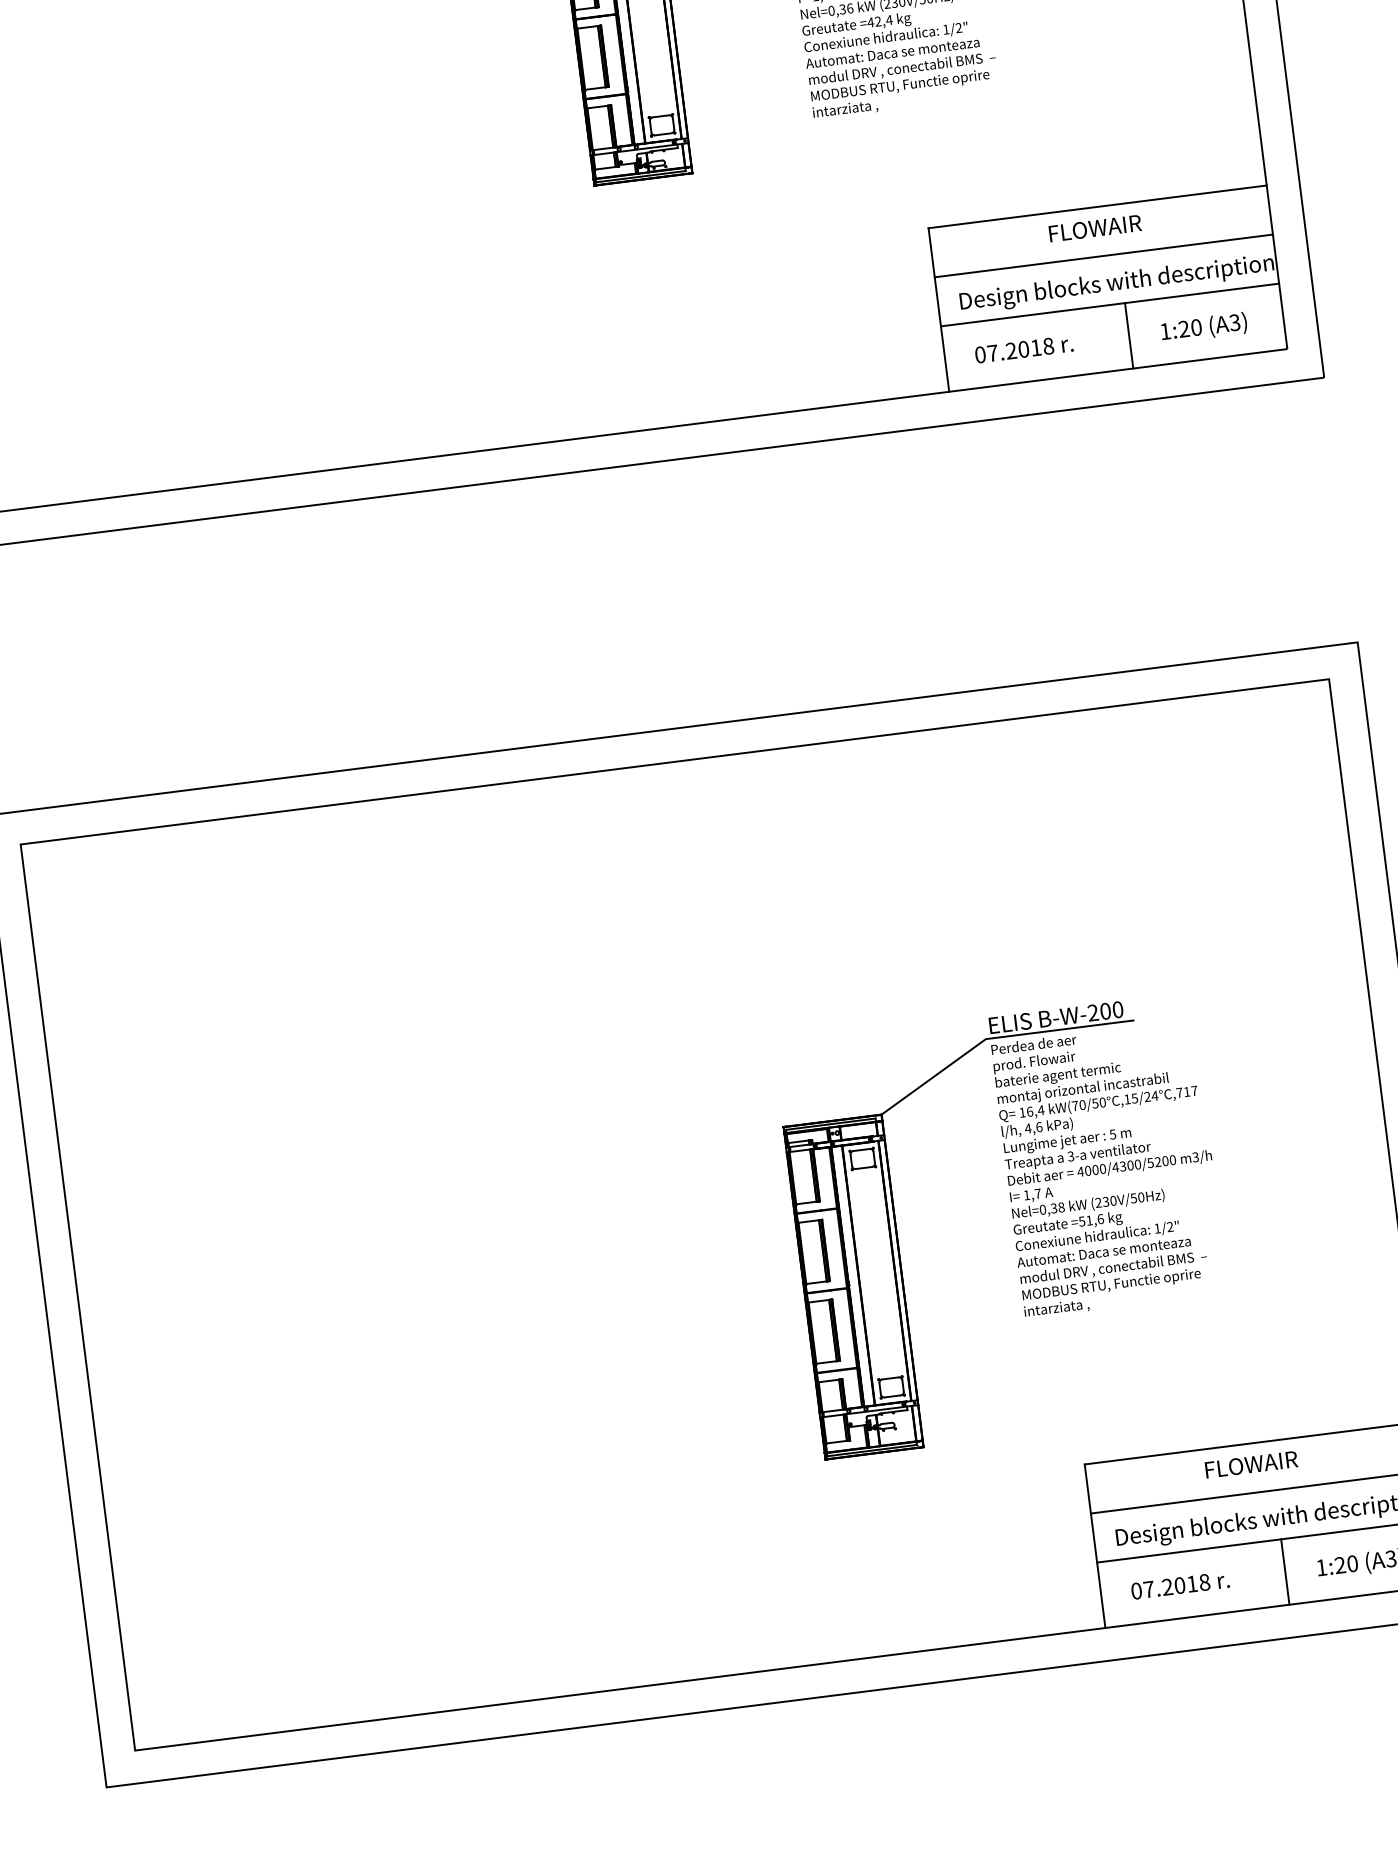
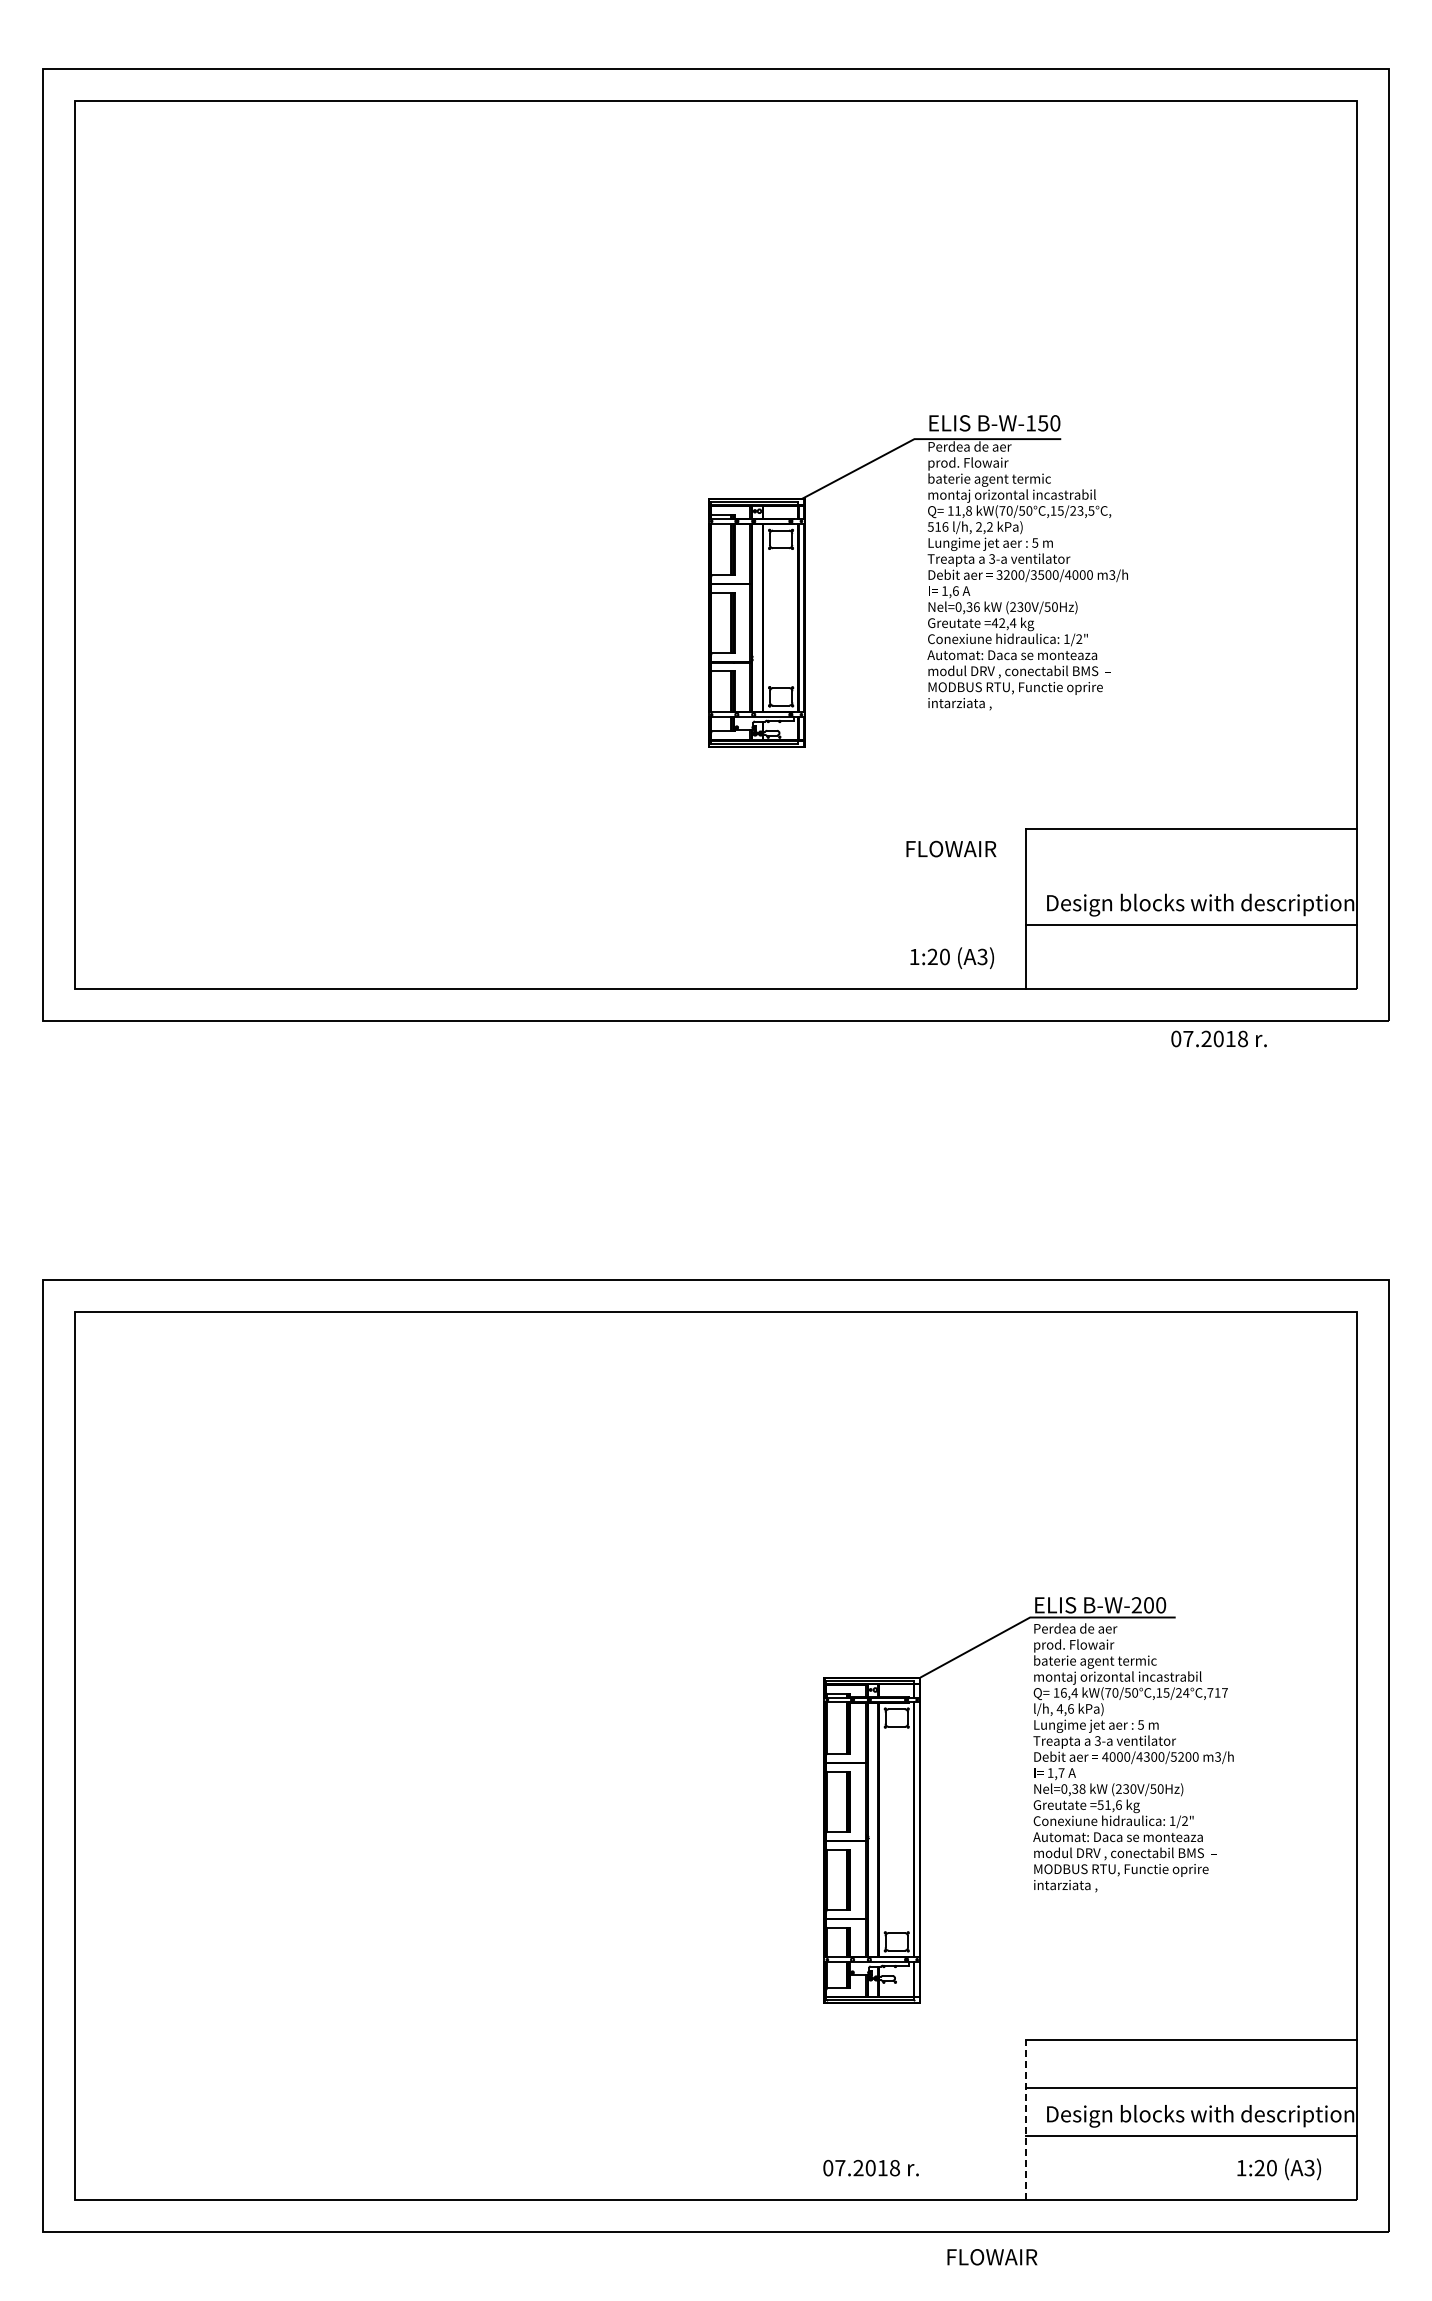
text: (1095, 227) -> (951, 848), moved
line: (1103, 255) -> (1190, 876), removed
text: (1204, 328) -> (952, 958), moved
line: (1128, 335) -> (1205, 956), removed
text: (1023, 348) -> (1218, 1038), moved
part: (1014, 1227) -> (1034, 1802), moved
text: (1251, 1464) -> (992, 2257), moved
line: (1094, 1545) -> (1025, 2119), solid -> dashed
line: (1284, 1571) -> (1205, 2167), removed
text: (1179, 1586) -> (870, 2168), moved

